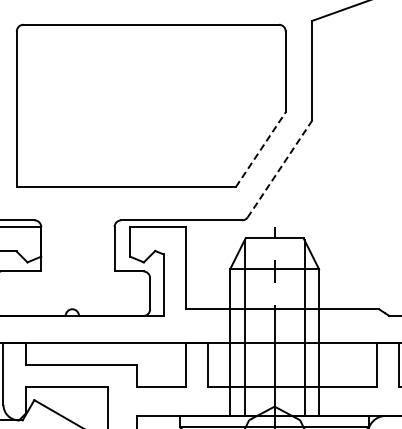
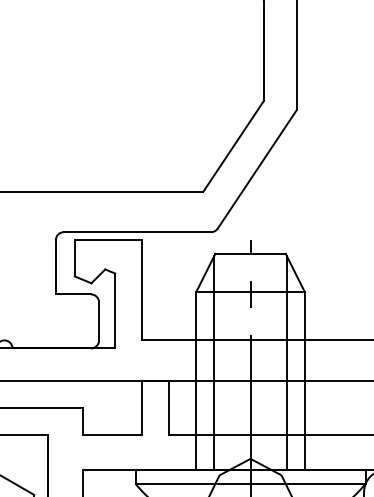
line: (260, 149) -> (233, 145), dashed -> solid
line: (279, 169) -> (256, 170), dashed -> solid

